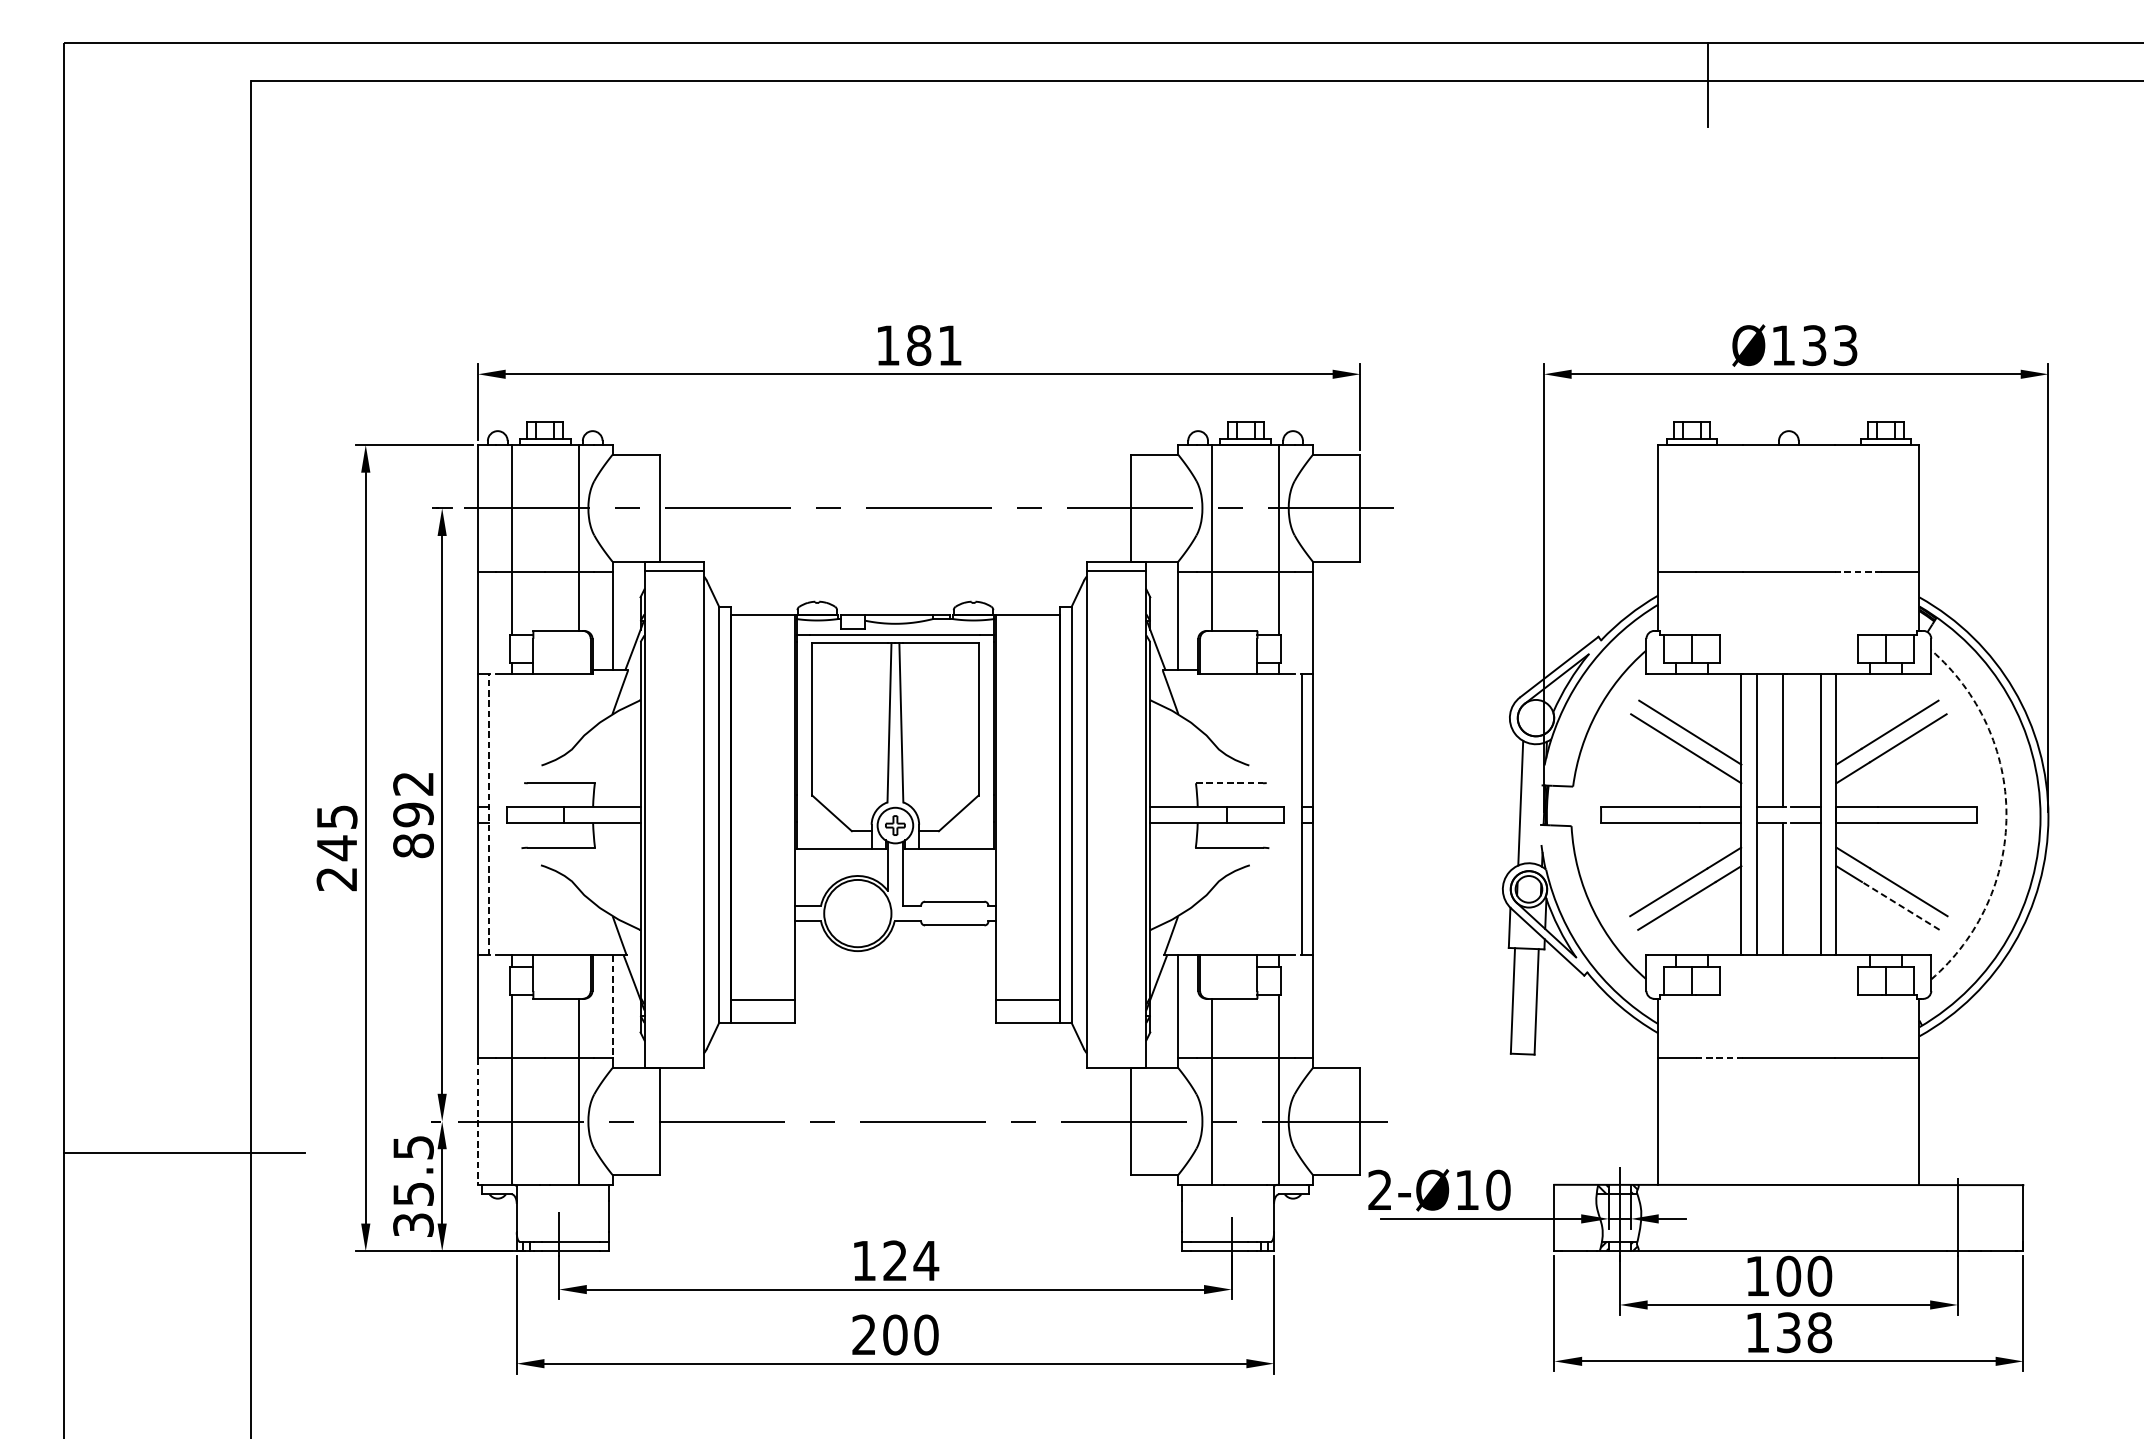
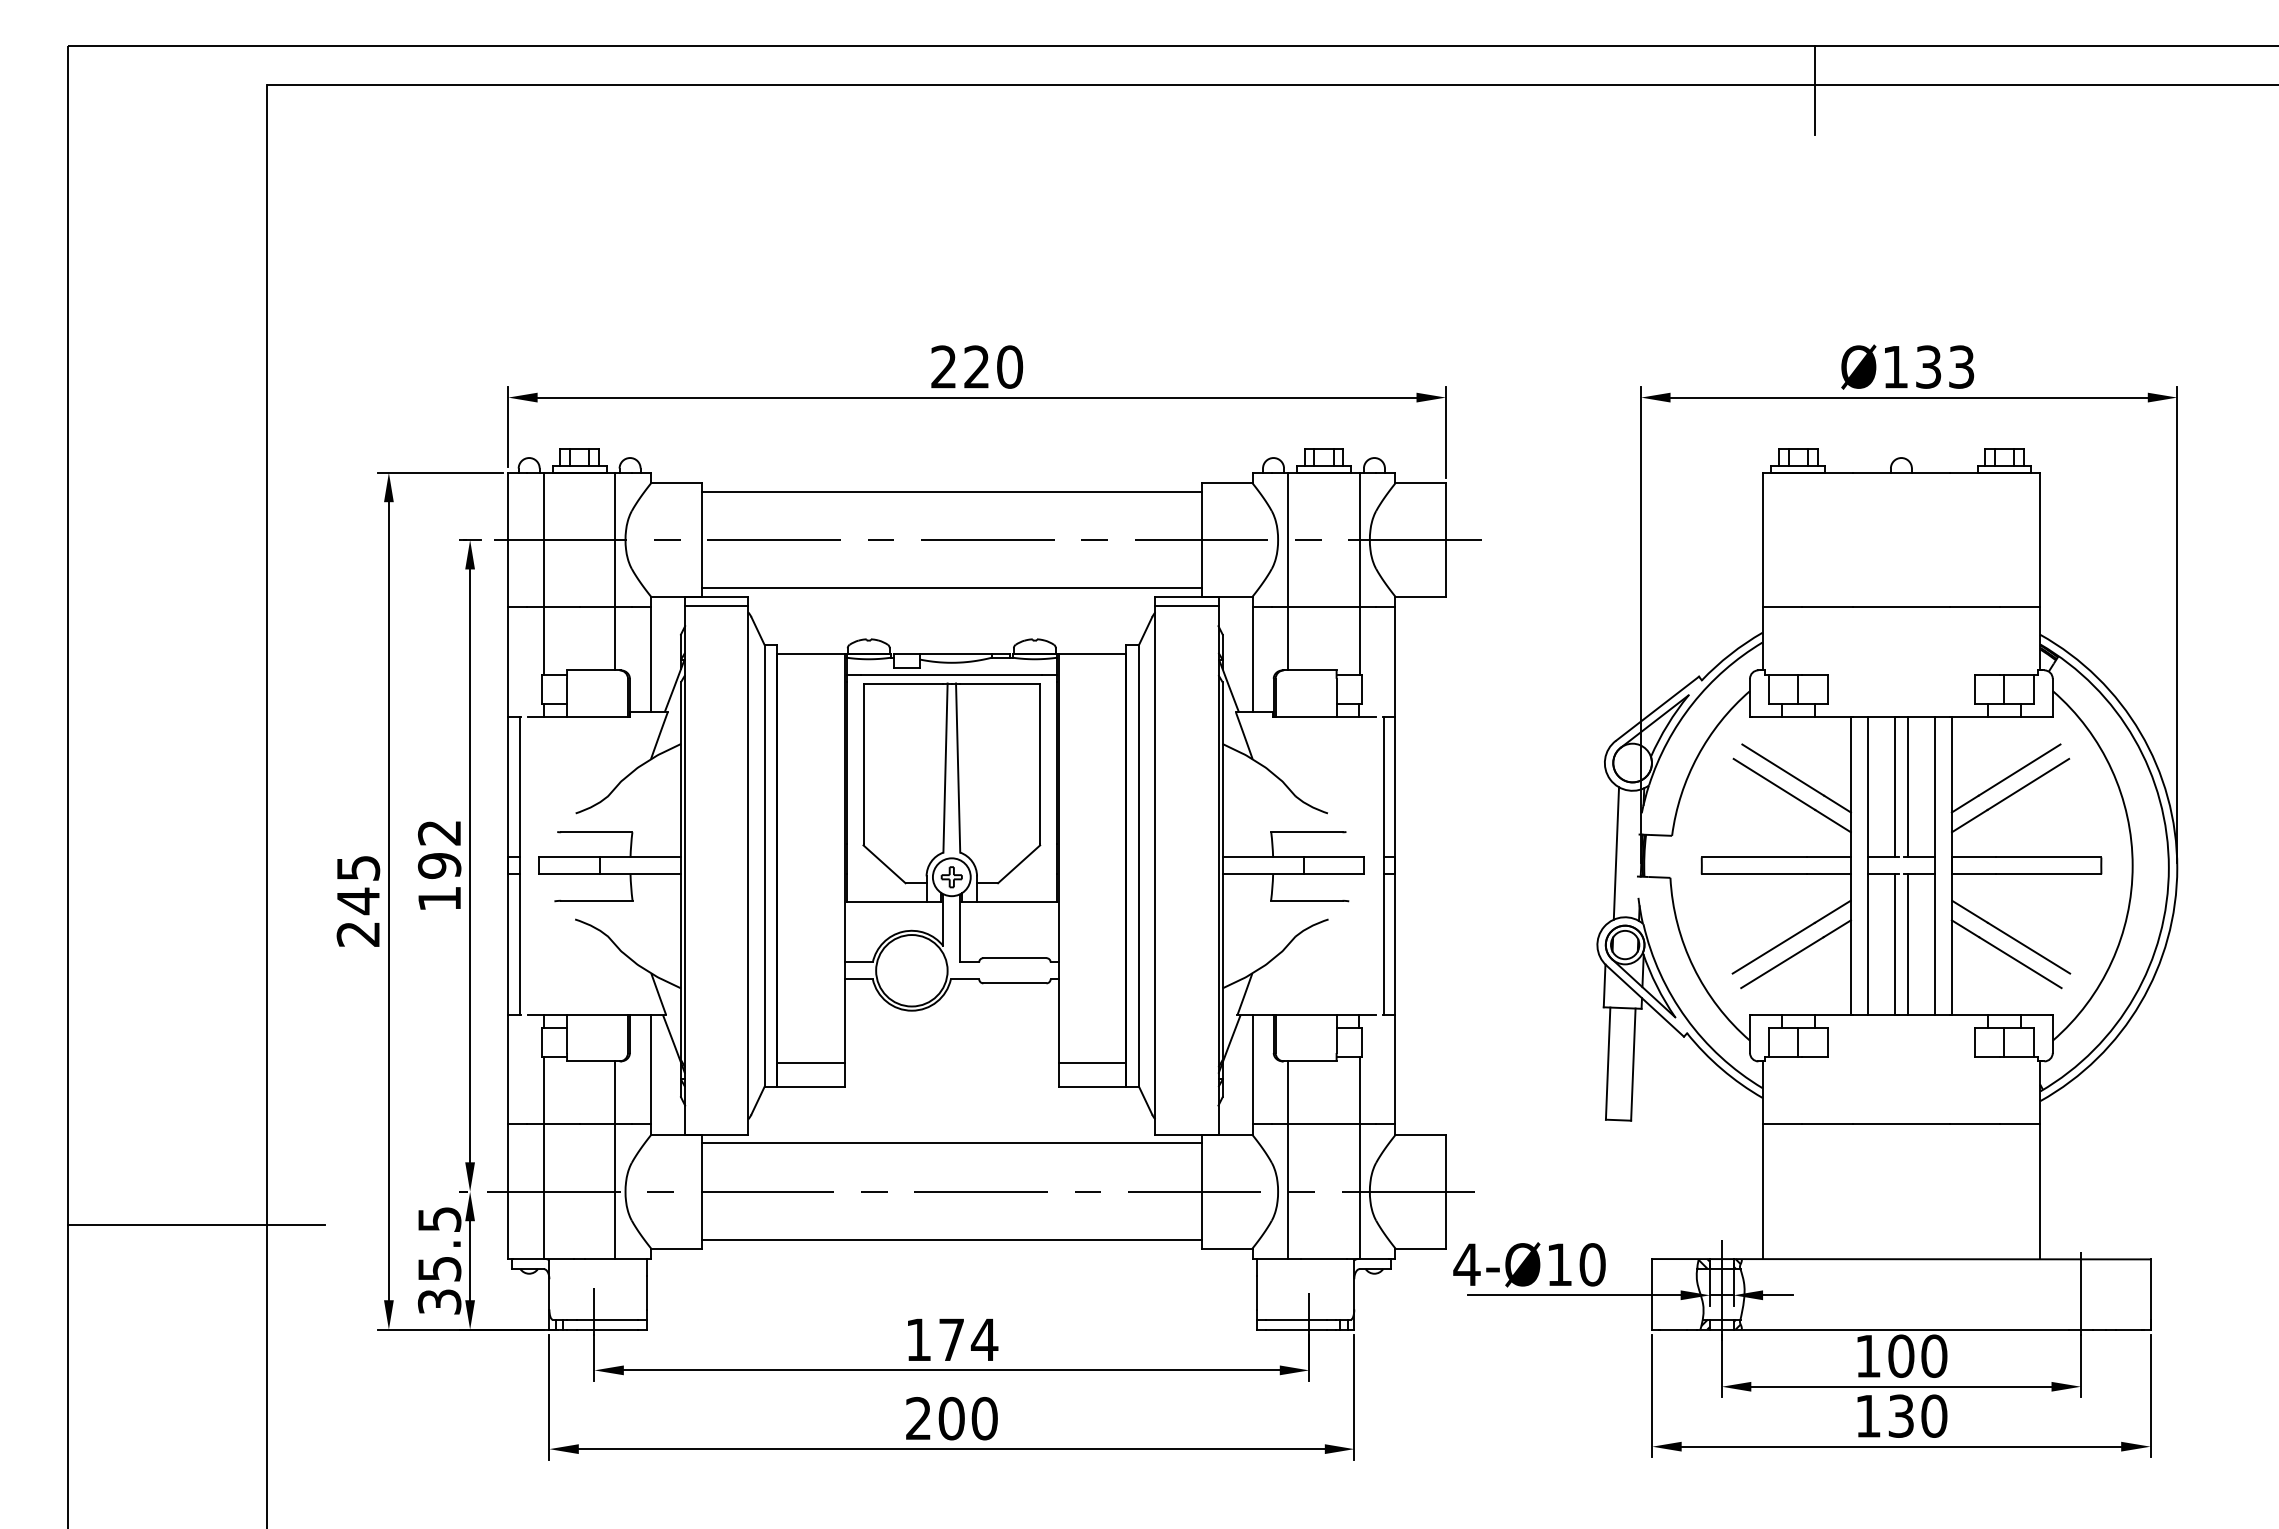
text: (919, 345) -> (977, 366), 181 -> 220
line: (895, 462) -> (951, 491), added
line: (895, 553) -> (951, 588), added
line: (1857, 571) -> (1974, 607), dashed -> solid
line: (1794, 740) -> (1907, 786), added
line: (1229, 783) -> (1306, 832), dashed -> solid
line: (488, 814) -> (519, 865), dashed -> solid
arc: (2006, 814) -> (2132, 865), dashed -> solid
text: (413, 845) -> (439, 898), 892 -> 192
line: (1794, 888) -> (1907, 944), added
line: (1899, 905) -> (2019, 962), dashed -> solid
line: (612, 1006) -> (651, 1069), dashed -> solid
line: (1719, 1058) -> (1827, 1124), dashed -> solid
line: (895, 1076) -> (951, 1143), added
line: (478, 1122) -> (508, 1192), dashed -> solid
line: (895, 1167) -> (951, 1240), added
text: (1379, 1189) -> (1466, 1264), 2-Ø10 -> 4-Ø10
text: (895, 1260) -> (951, 1339), 124 -> 174
text: (1820, 1332) -> (1934, 1415), 138 -> 130

